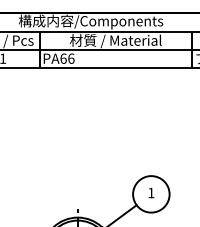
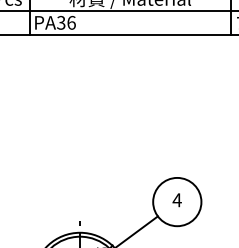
text: (63, 58) -> (61, 22), PA66 -> PA36
text: (150, 192) -> (176, 199), 1 -> 4

